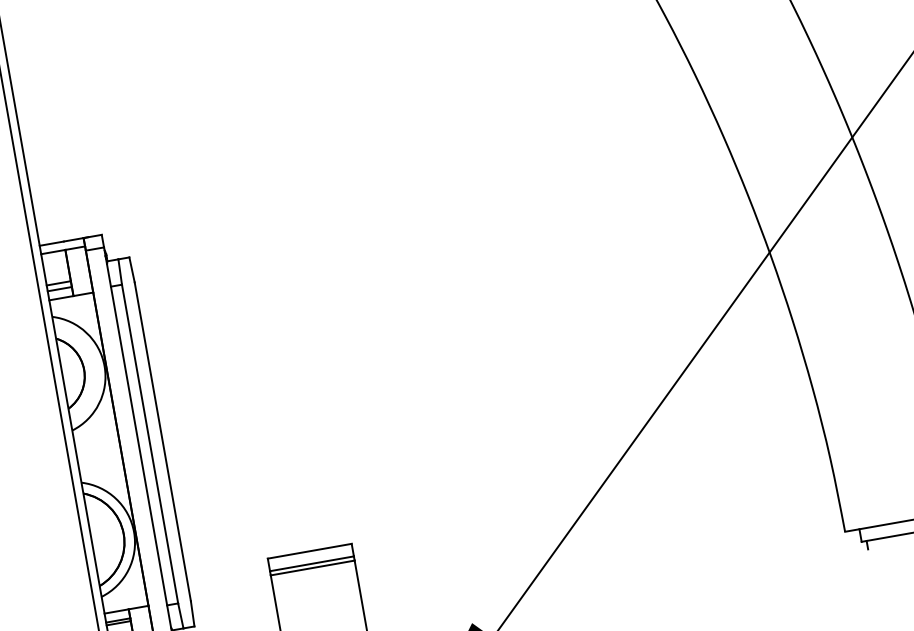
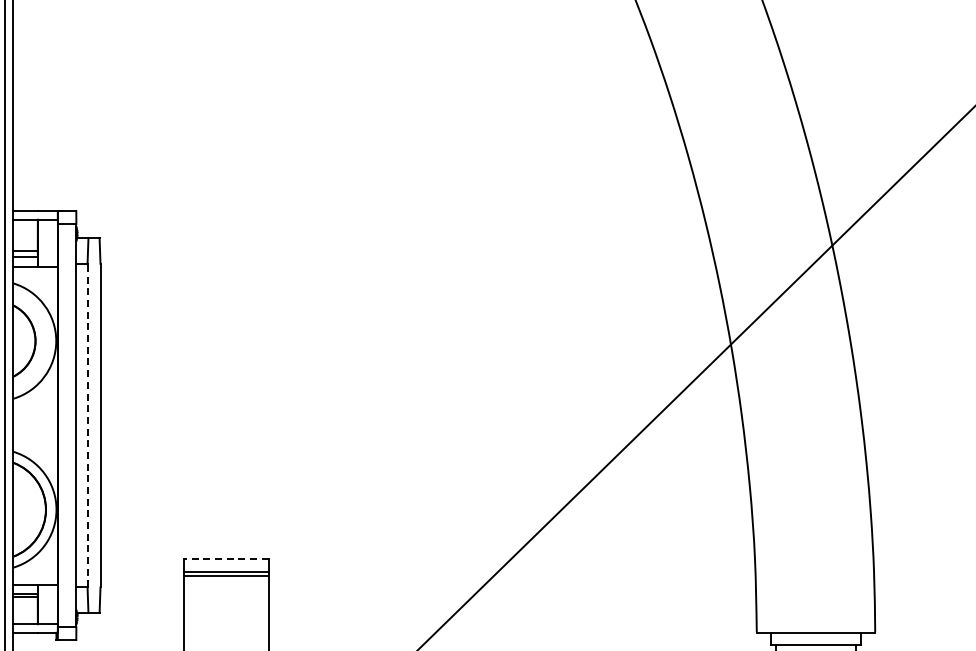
line: (149, 443) -> (87, 425), solid -> dashed
line: (309, 550) -> (226, 558), solid -> dashed

